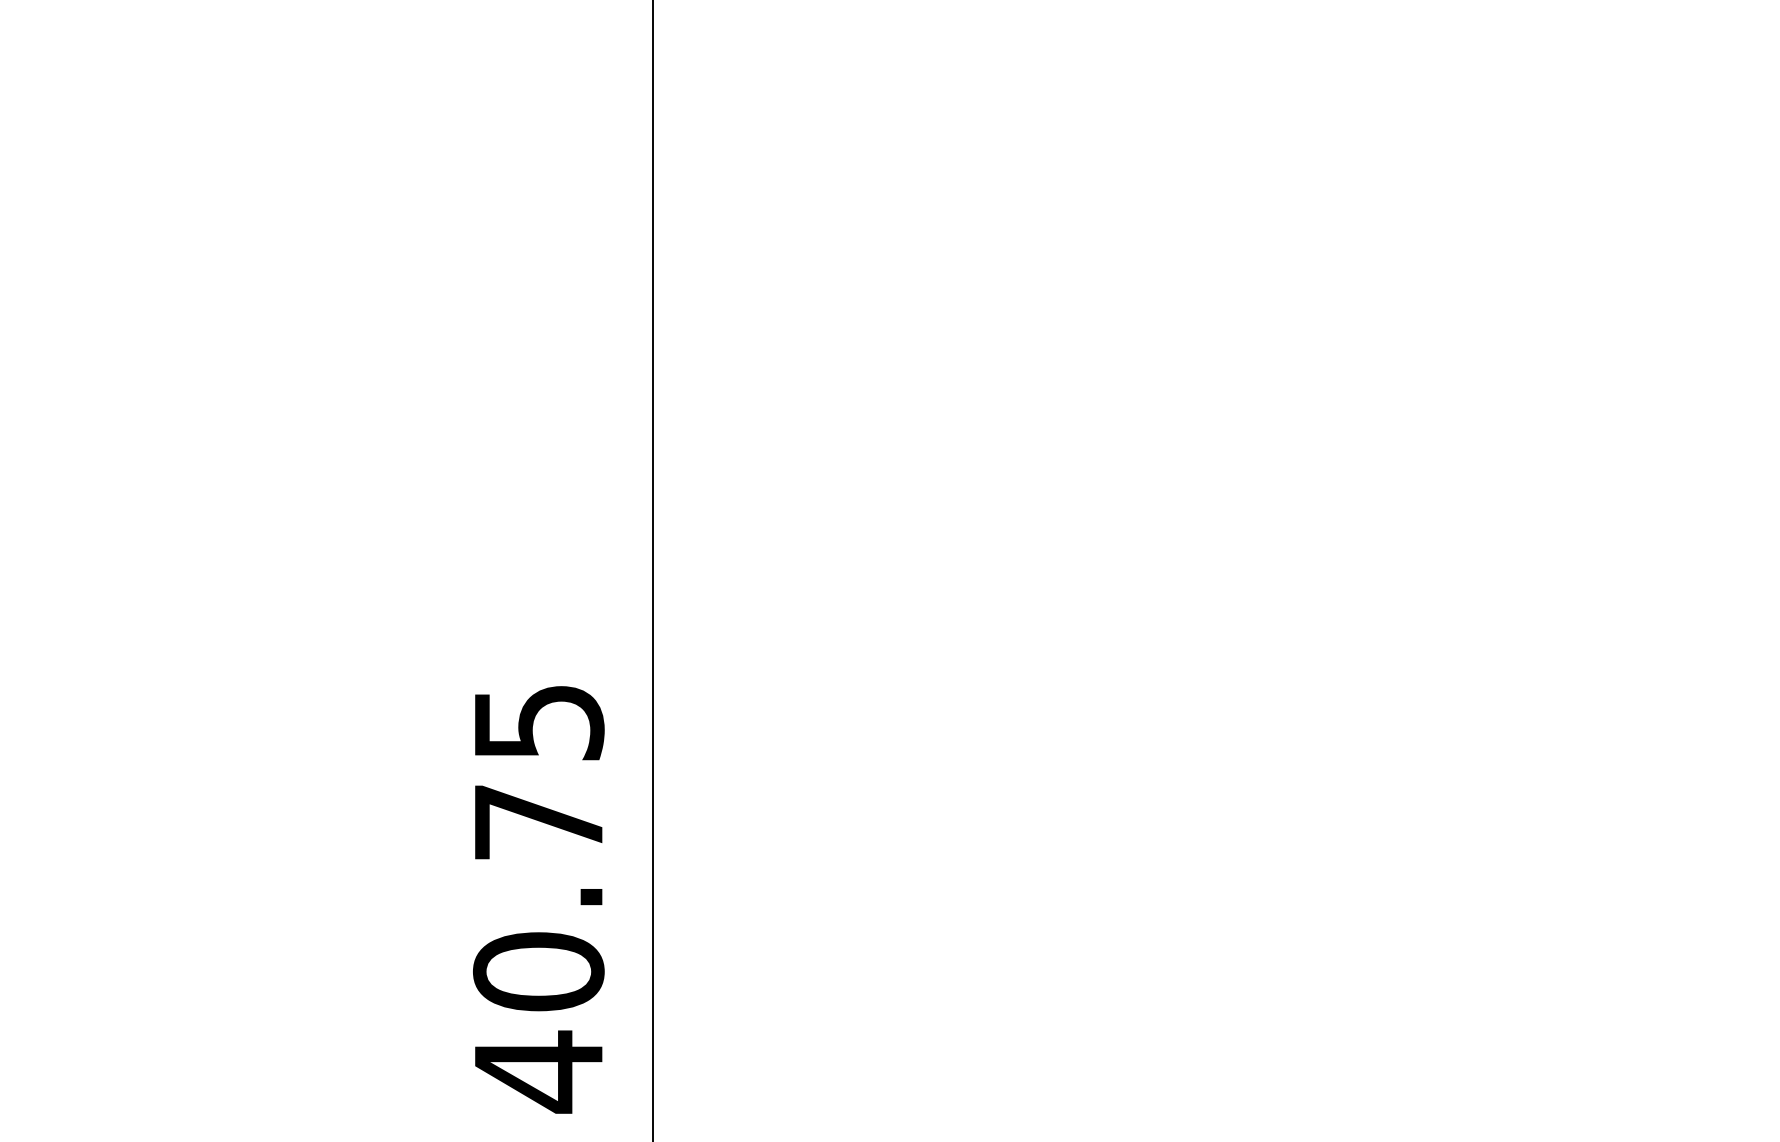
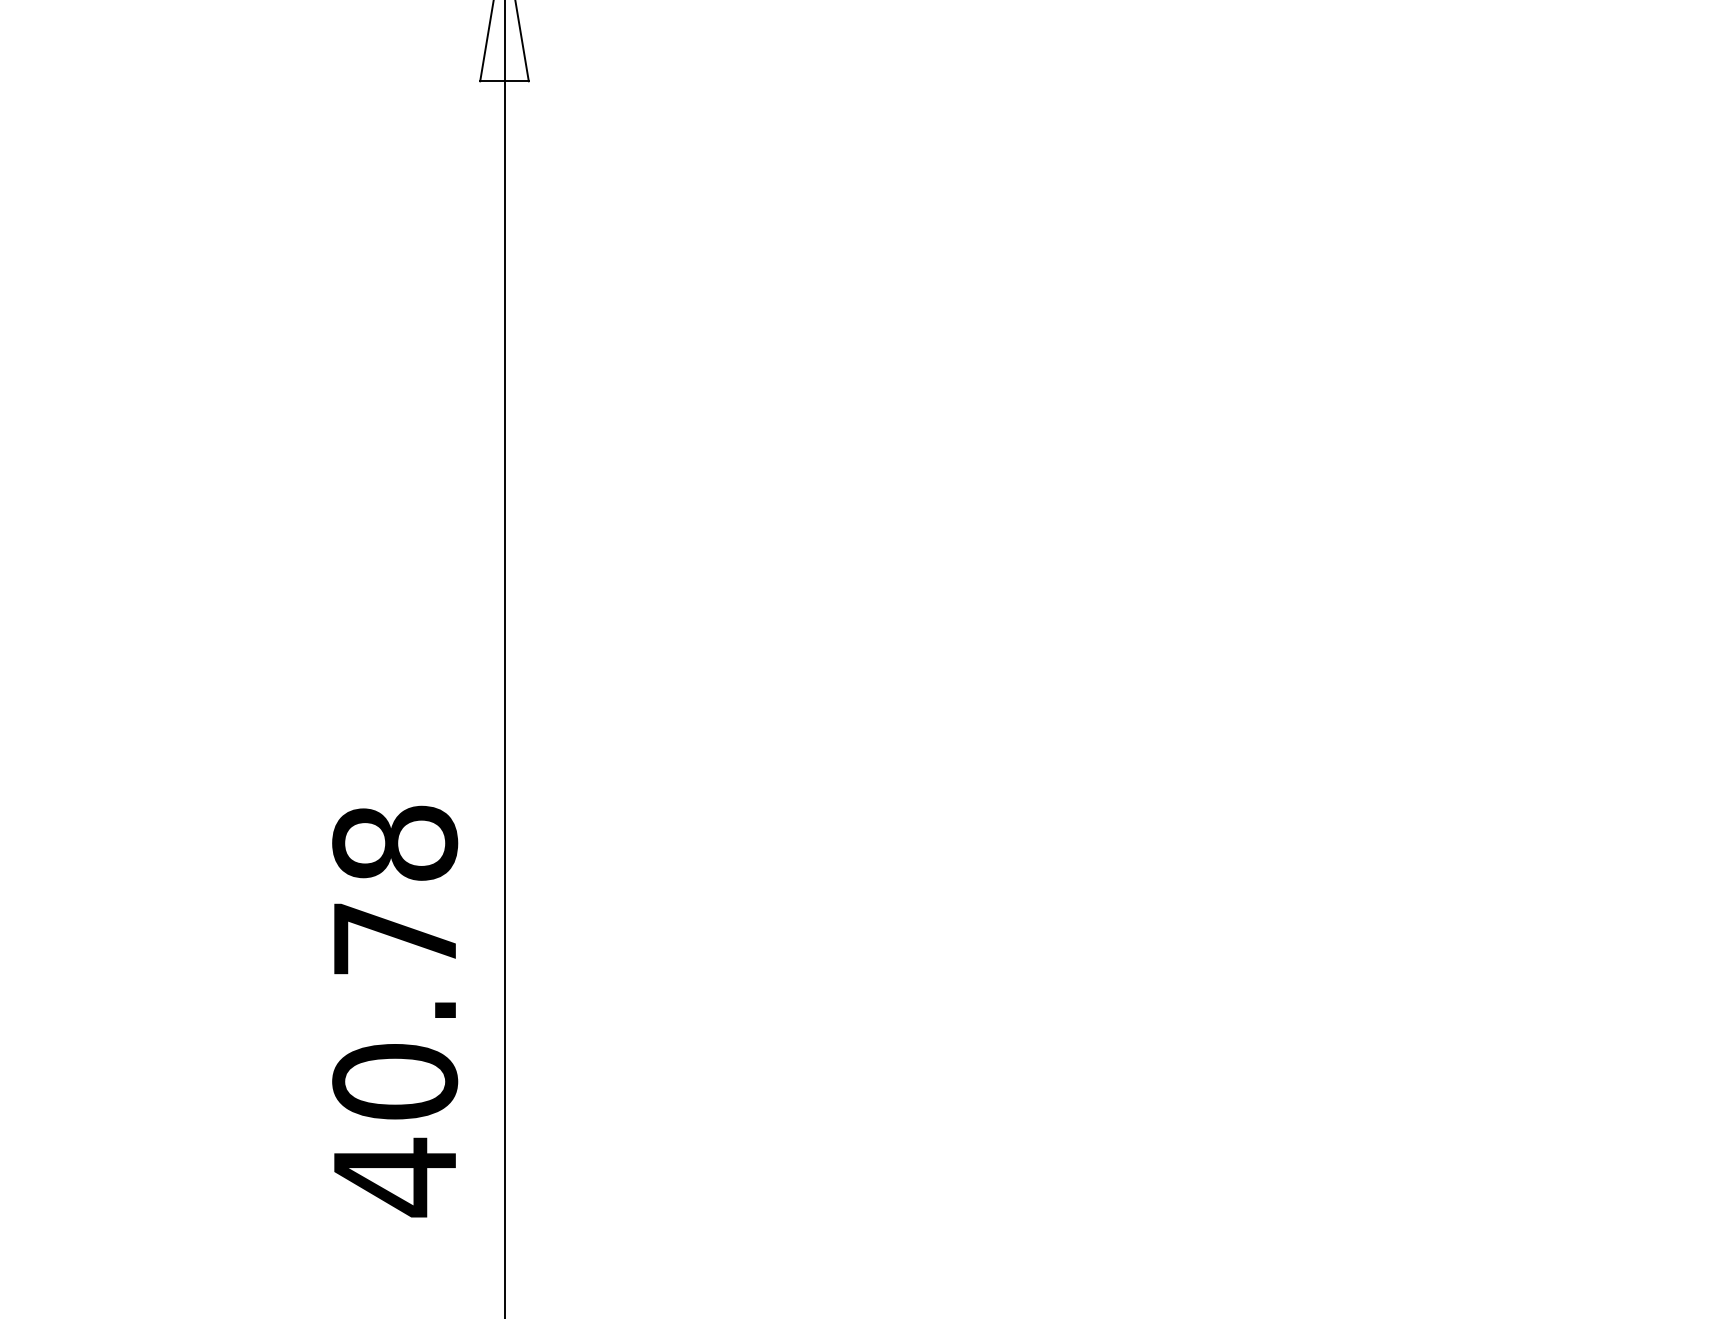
text: (539, 721) -> (395, 842), 40.75 -> 40.78

